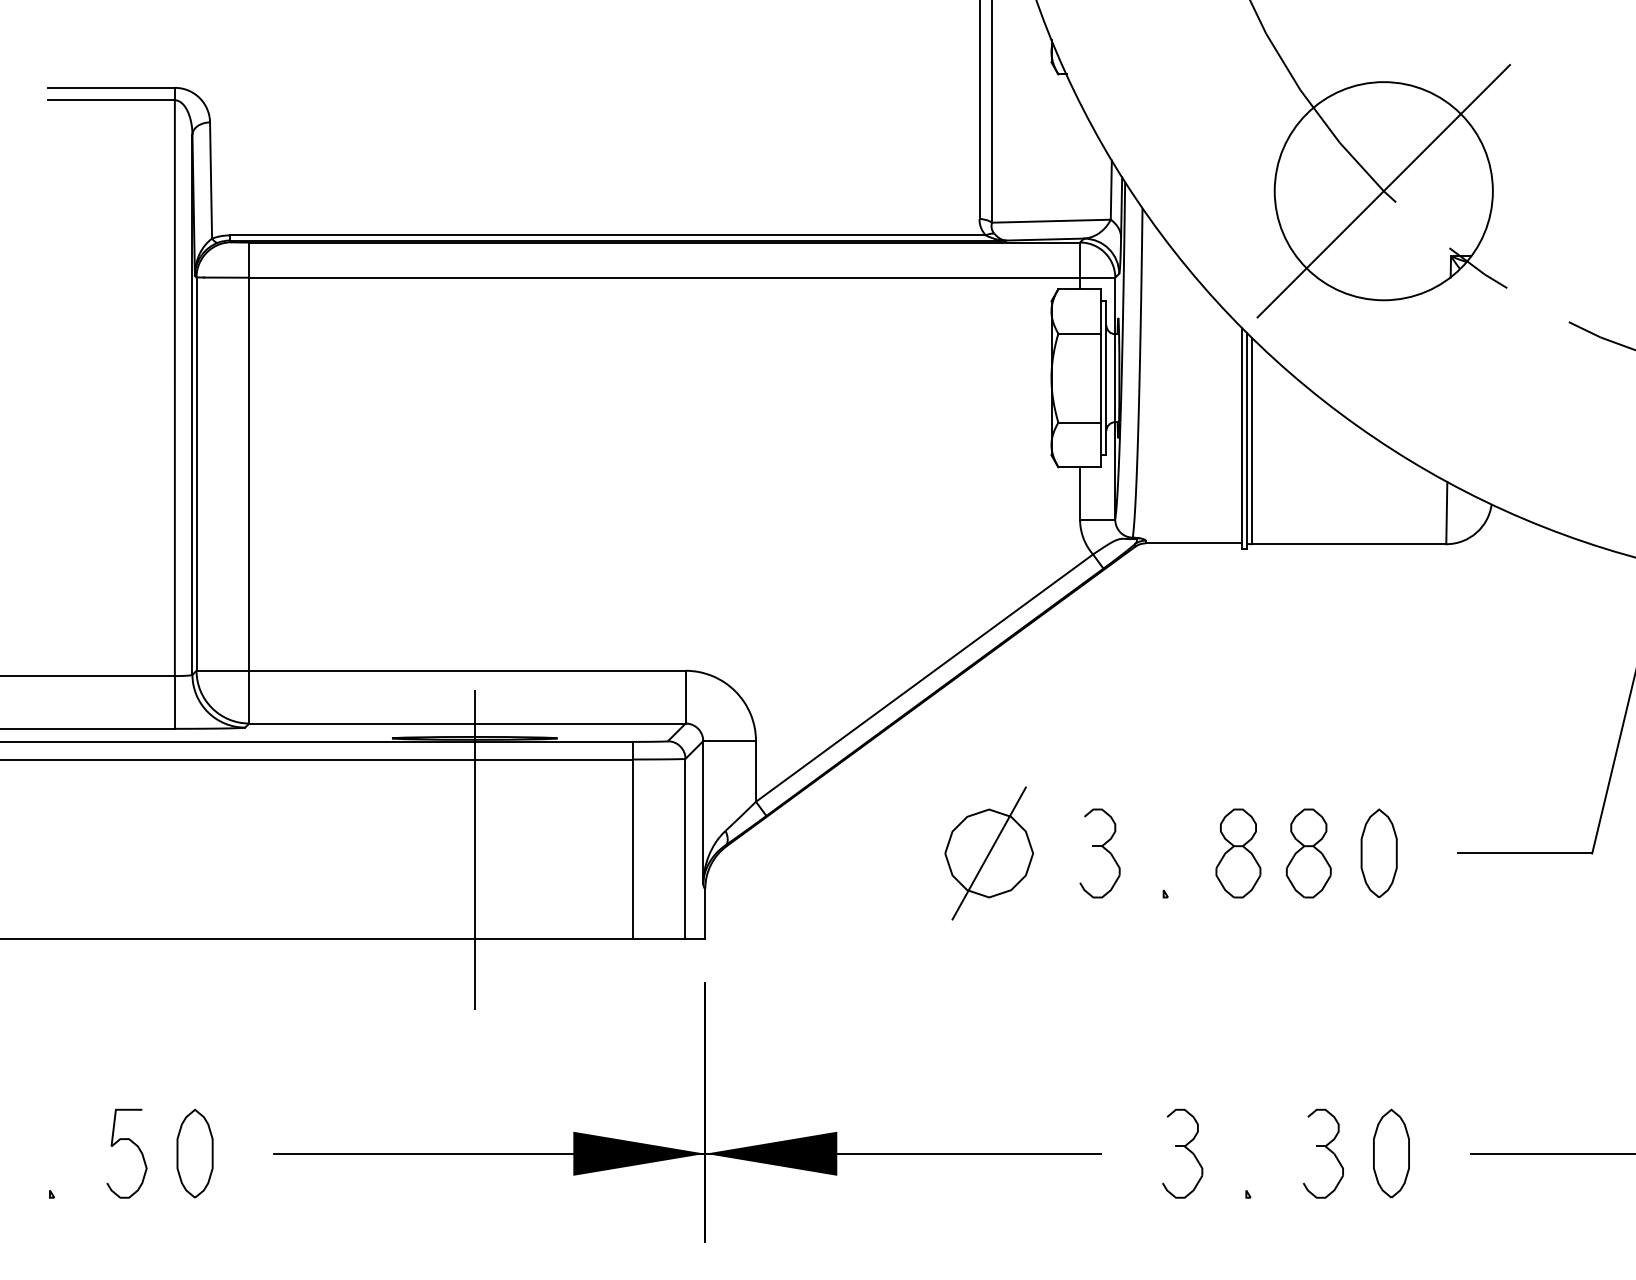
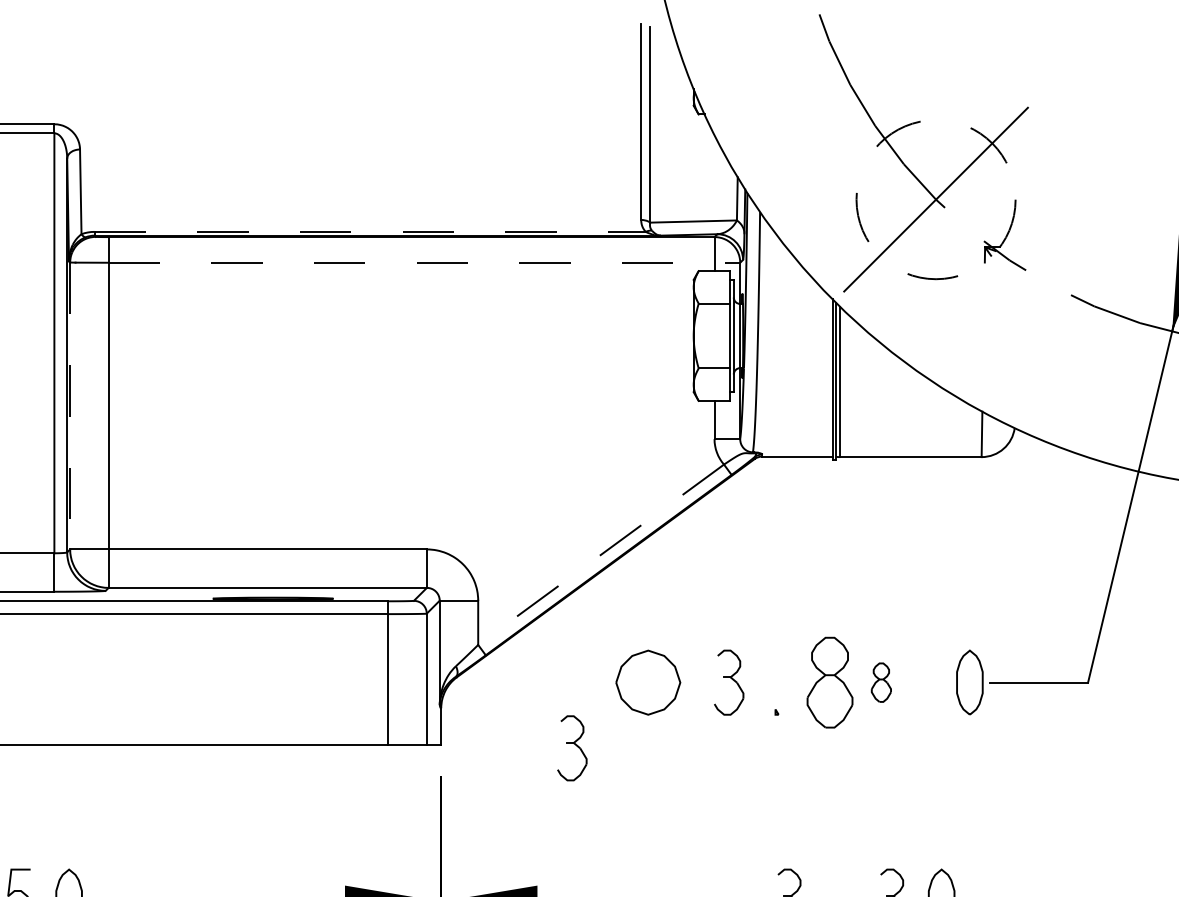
circle: (1383, 191) -> (935, 199), solid -> dashed
line: (607, 235) -> (369, 231), solid -> dashed
line: (682, 277) -> (424, 262), solid -> dashed
line: (196, 474) -> (70, 406), solid -> dashed
line: (924, 678) -> (601, 555), solid -> dashed
line: (474, 838) -> (272, 671), removed
part: (1378, 852) -> (969, 681), moved
line: (988, 853) -> (647, 682), removed
part: (1238, 853) -> (830, 682), size x1.4
part: (1308, 853) -> (881, 682), size x0.6
part: (888, 938) -> (574, 744), added

